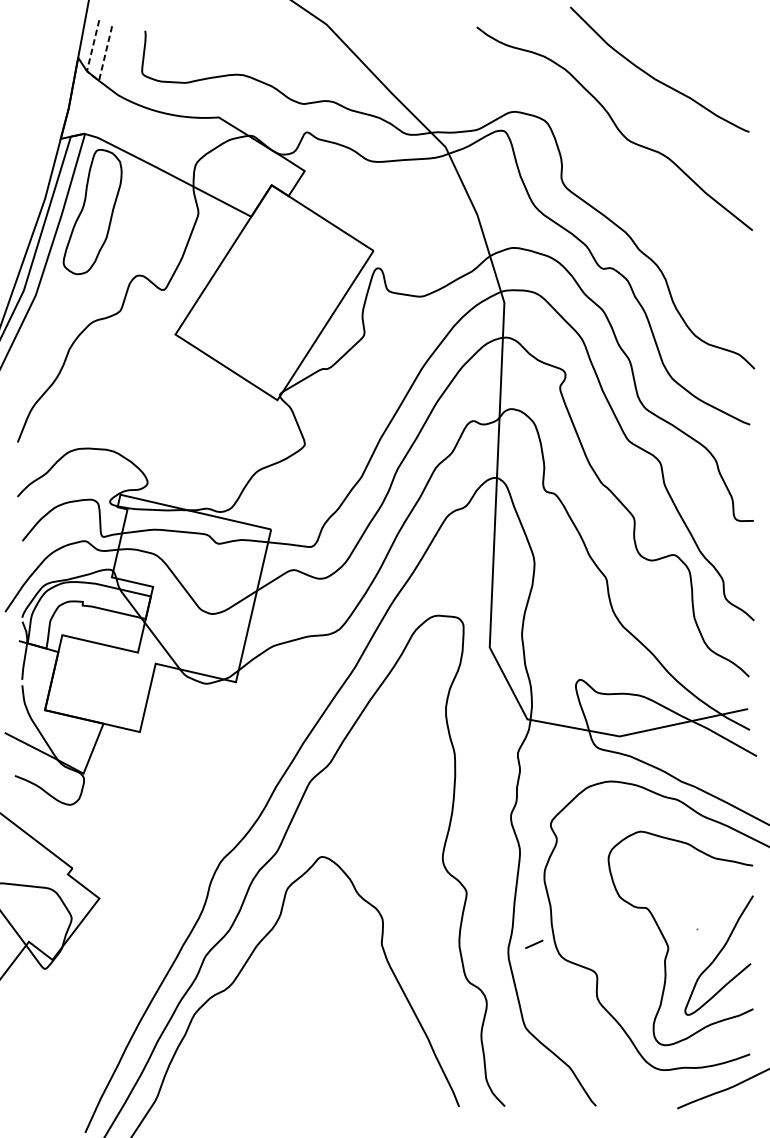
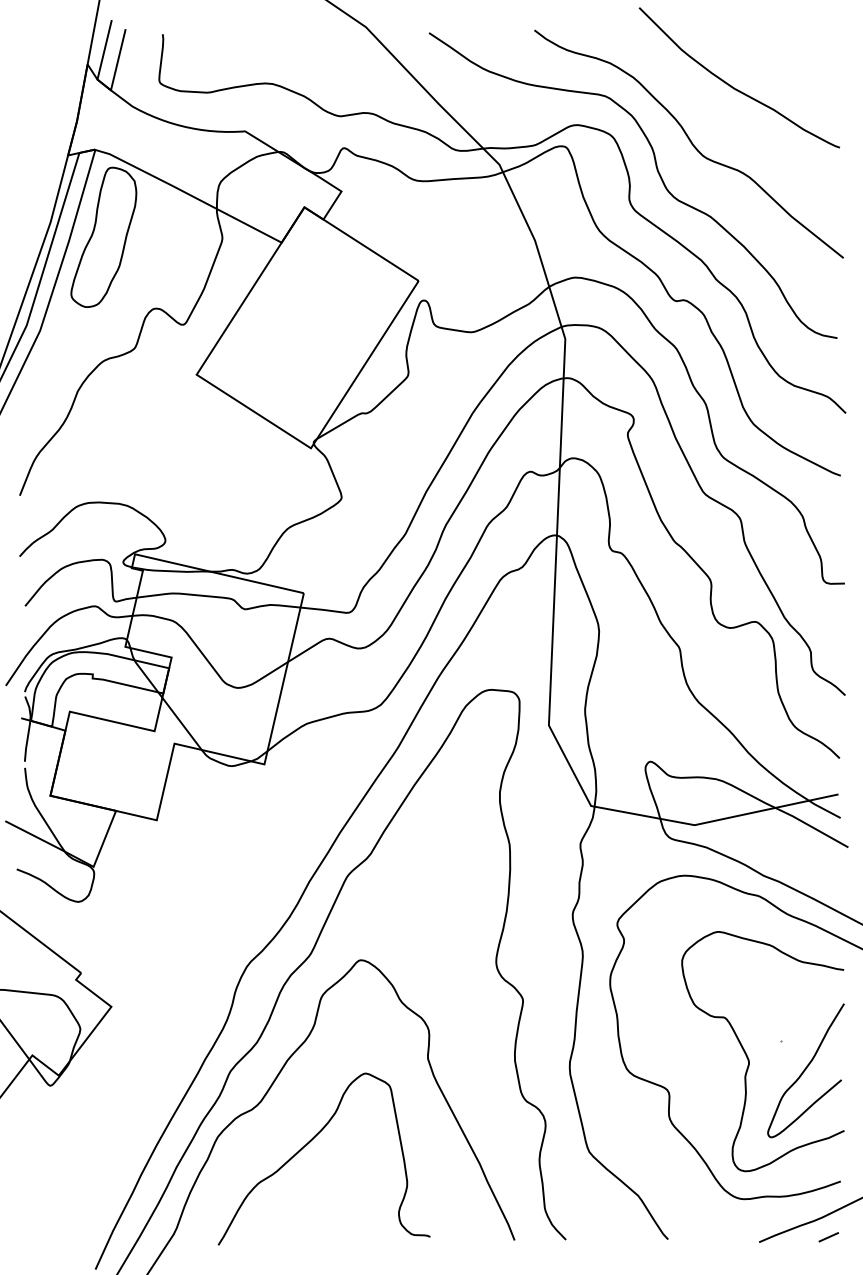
line: (93, 75) -> (104, 84), dashed -> solid
curve: (586, 154) -> (657, 172), added
line: (533, 944) -> (828, 1237), moved
curve: (276, 1020) -> (309, 1143), added

